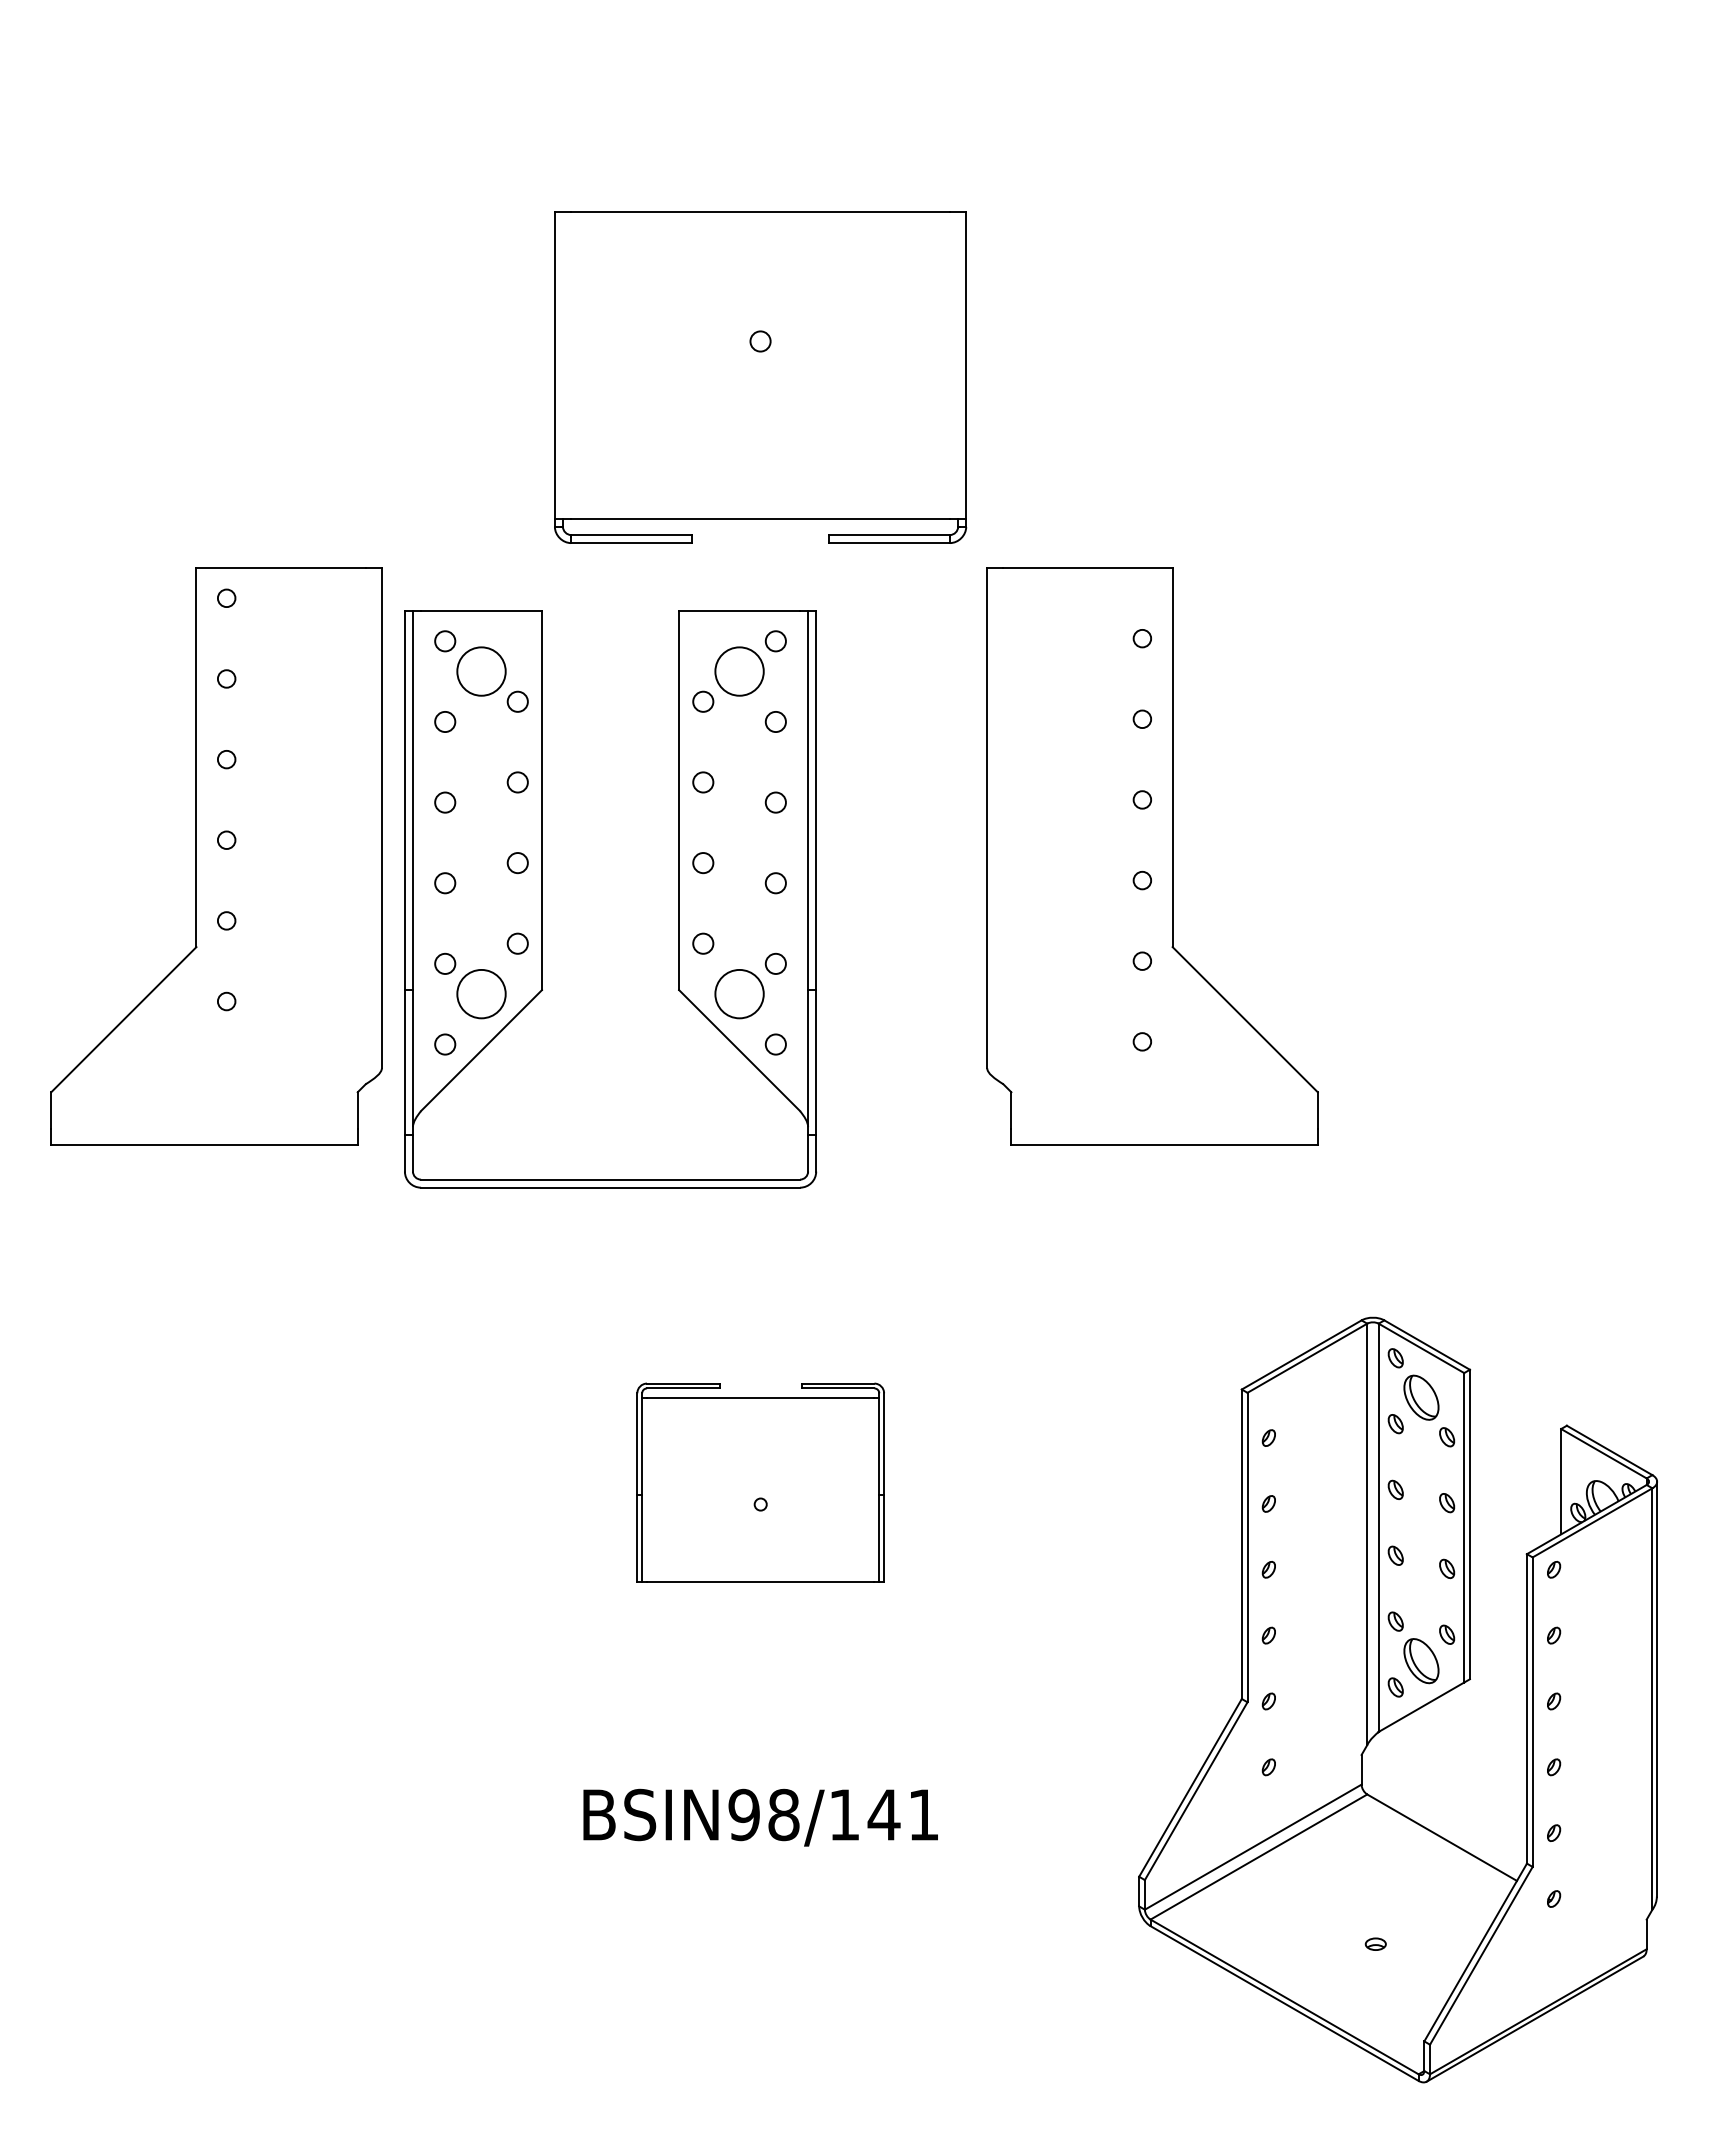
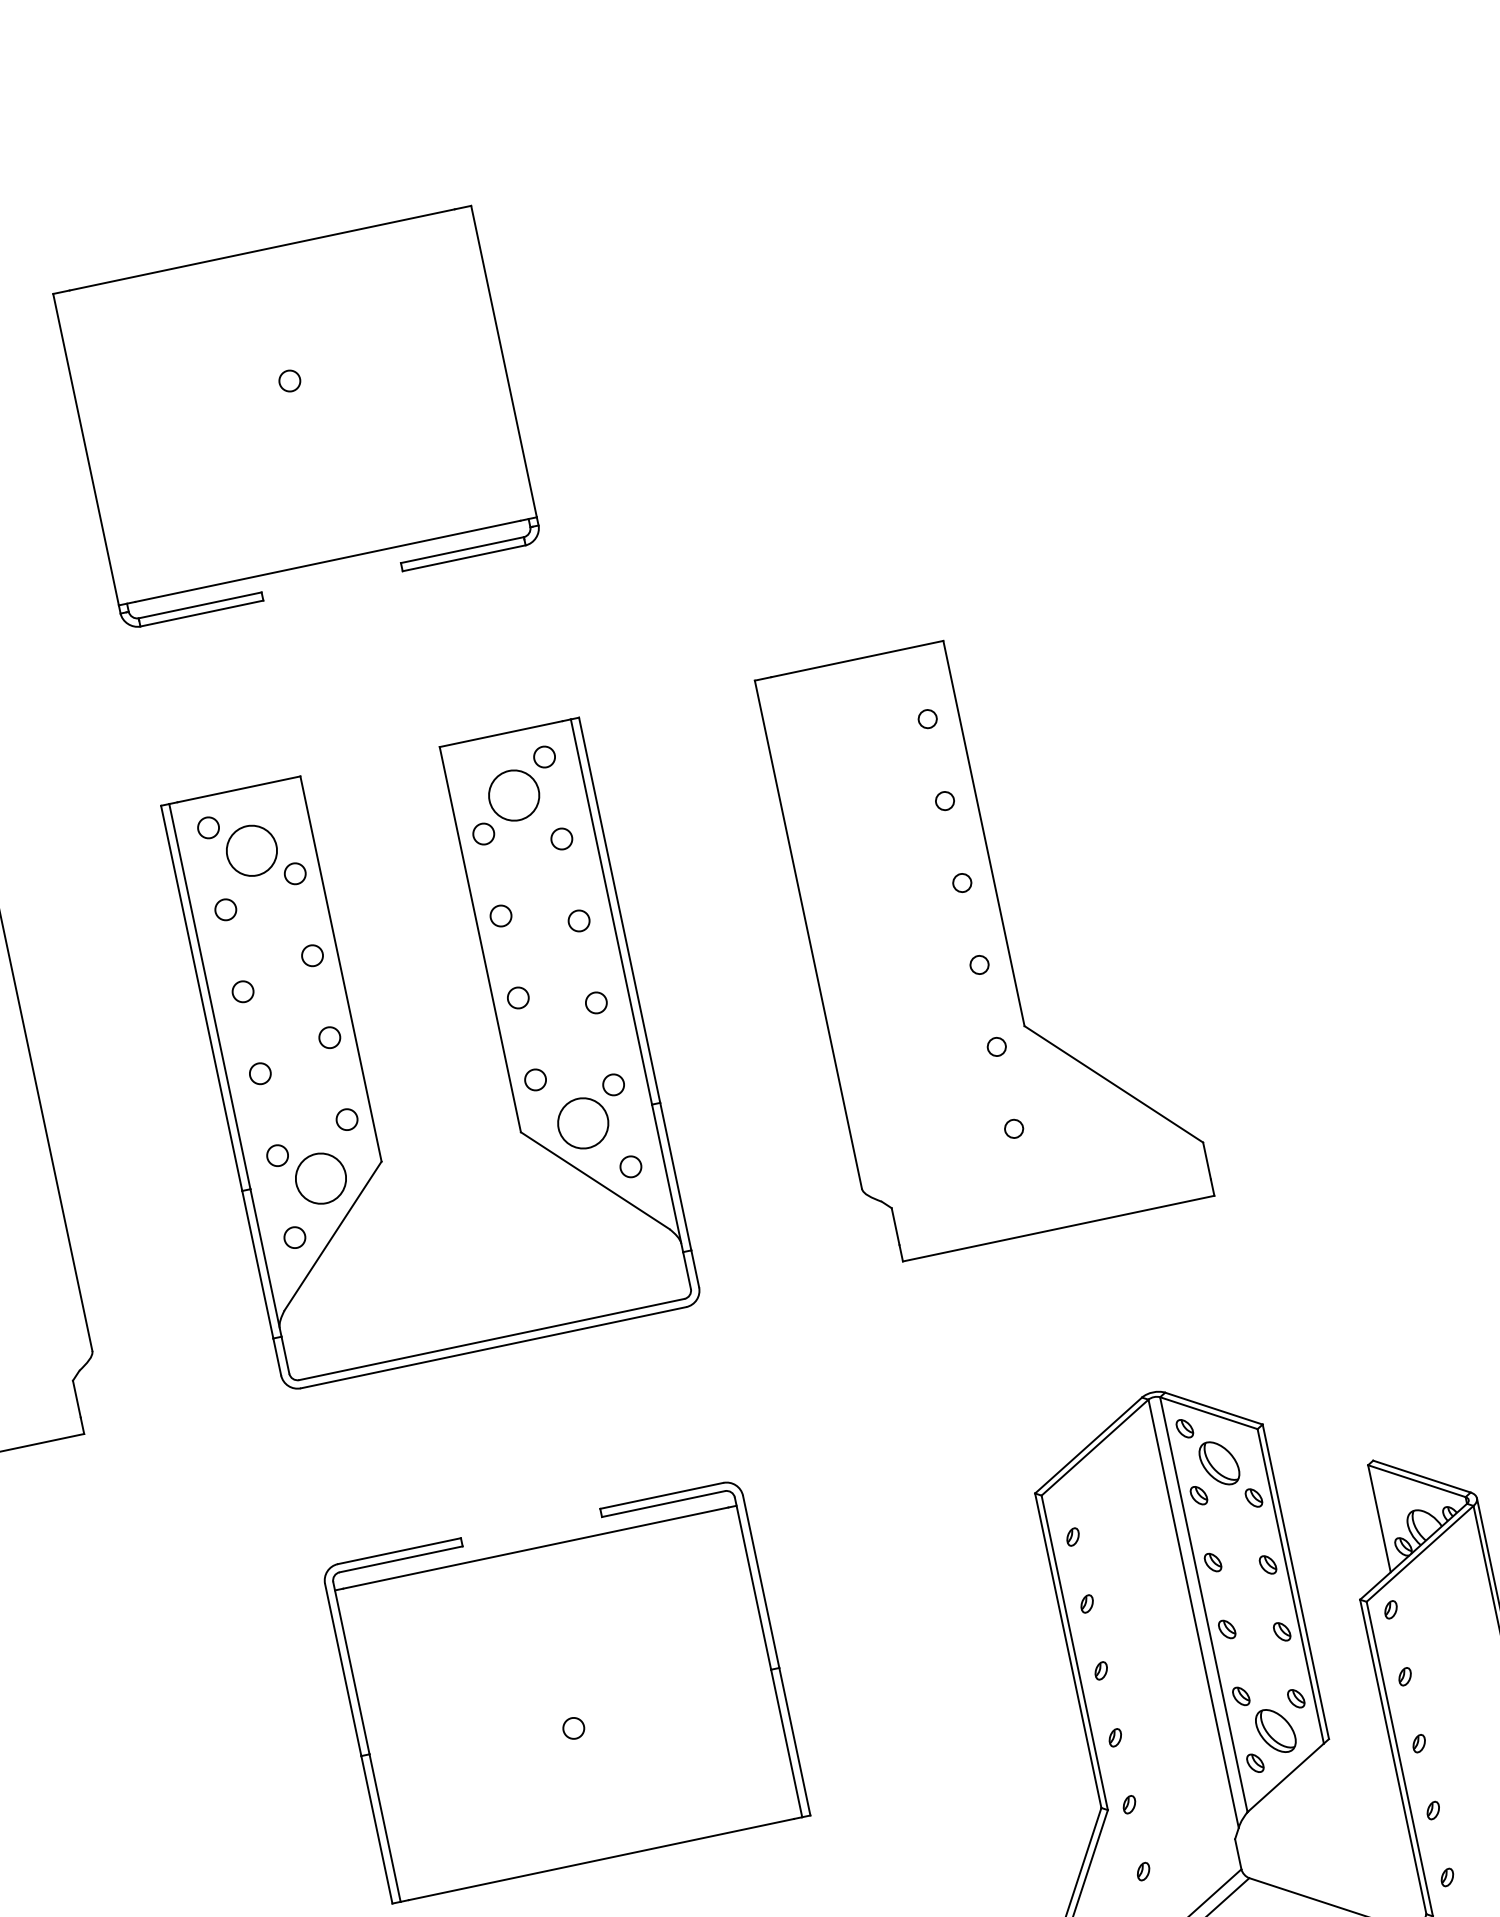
part: (760, 377) -> (297, 417), moved
part: (1152, 856) -> (984, 938), moved
part: (542, 899) -> (362, 1069), moved
part: (760, 1482) -> (565, 1691), size x1.67

